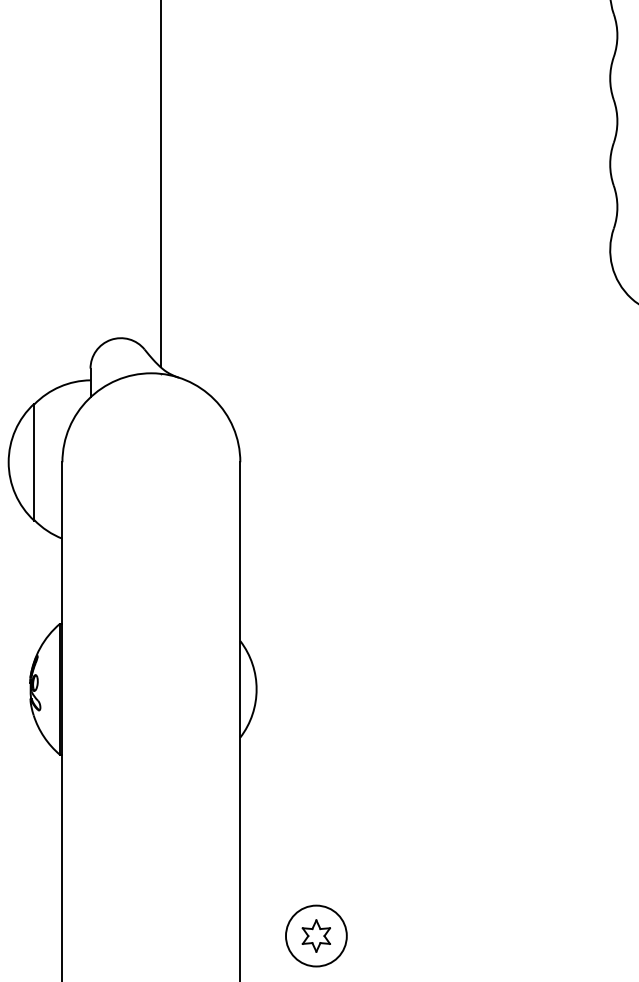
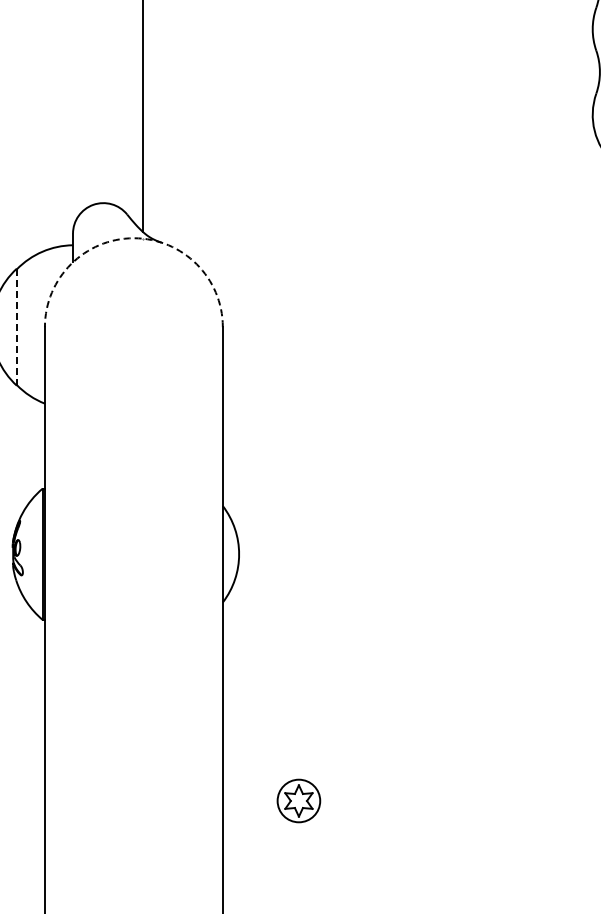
arc: (151, 373) -> (134, 238), solid -> dashed
line: (34, 462) -> (17, 327), solid -> dashed
circle: (315, 935) -> (298, 800), size x0.7

